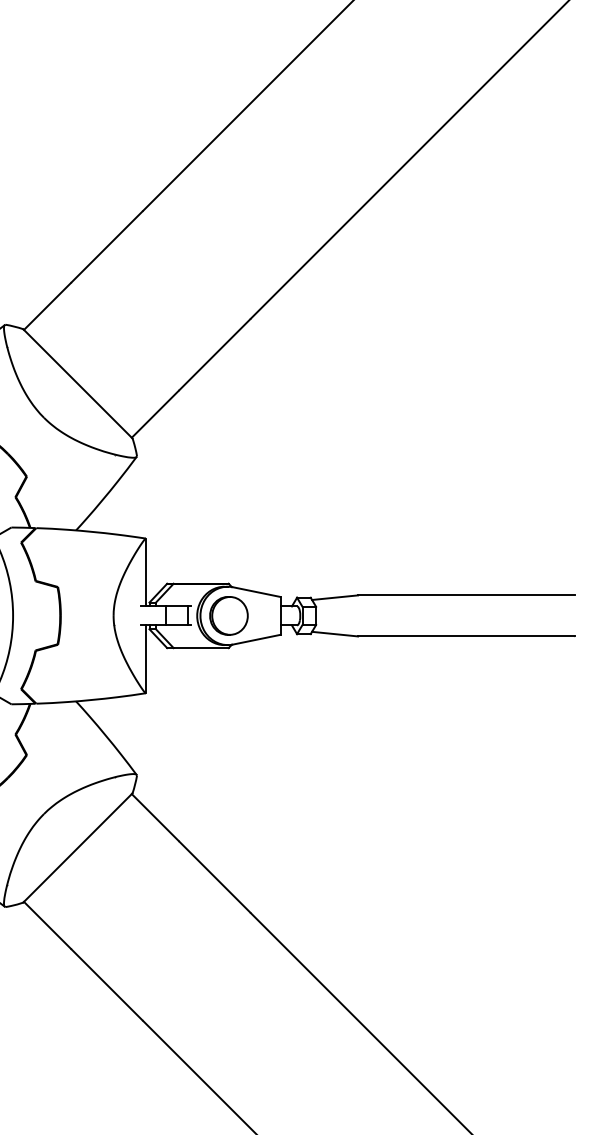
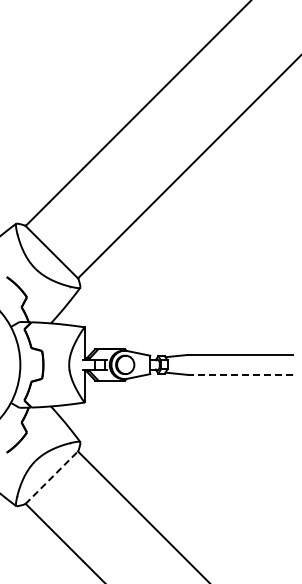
line: (466, 635) -> (240, 374), solid -> dashed
line: (77, 847) -> (51, 477), solid -> dashed

